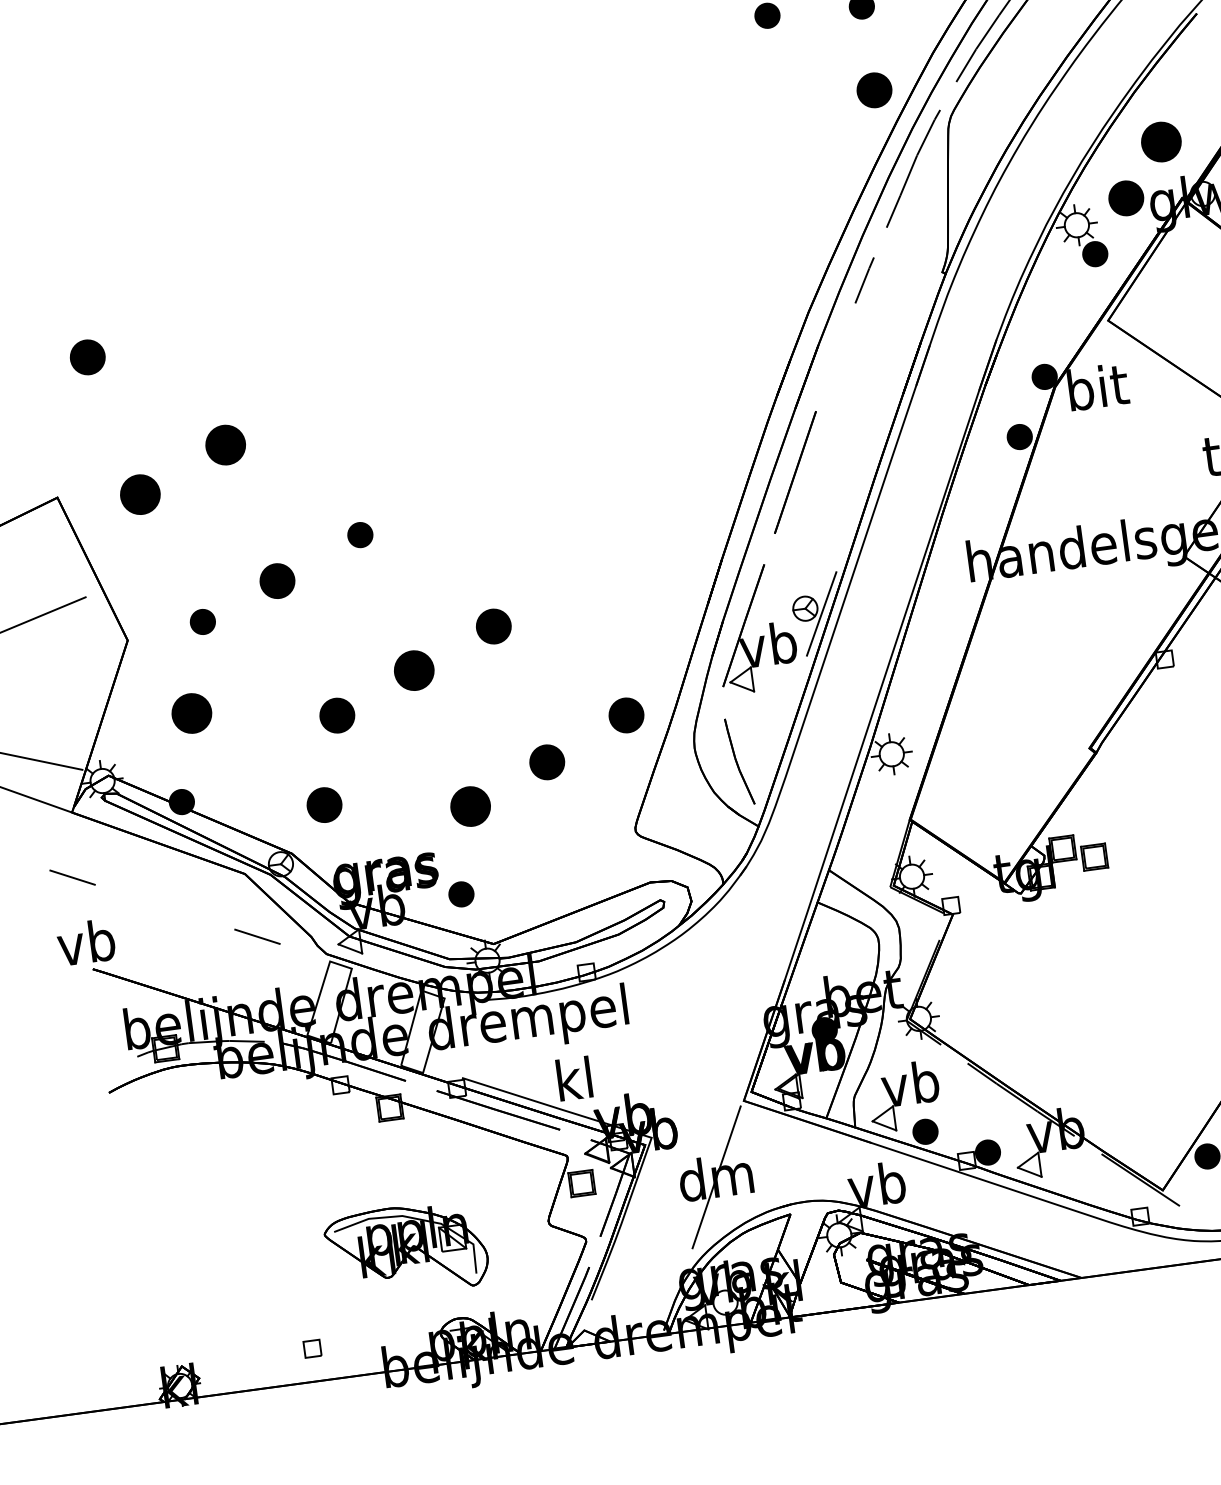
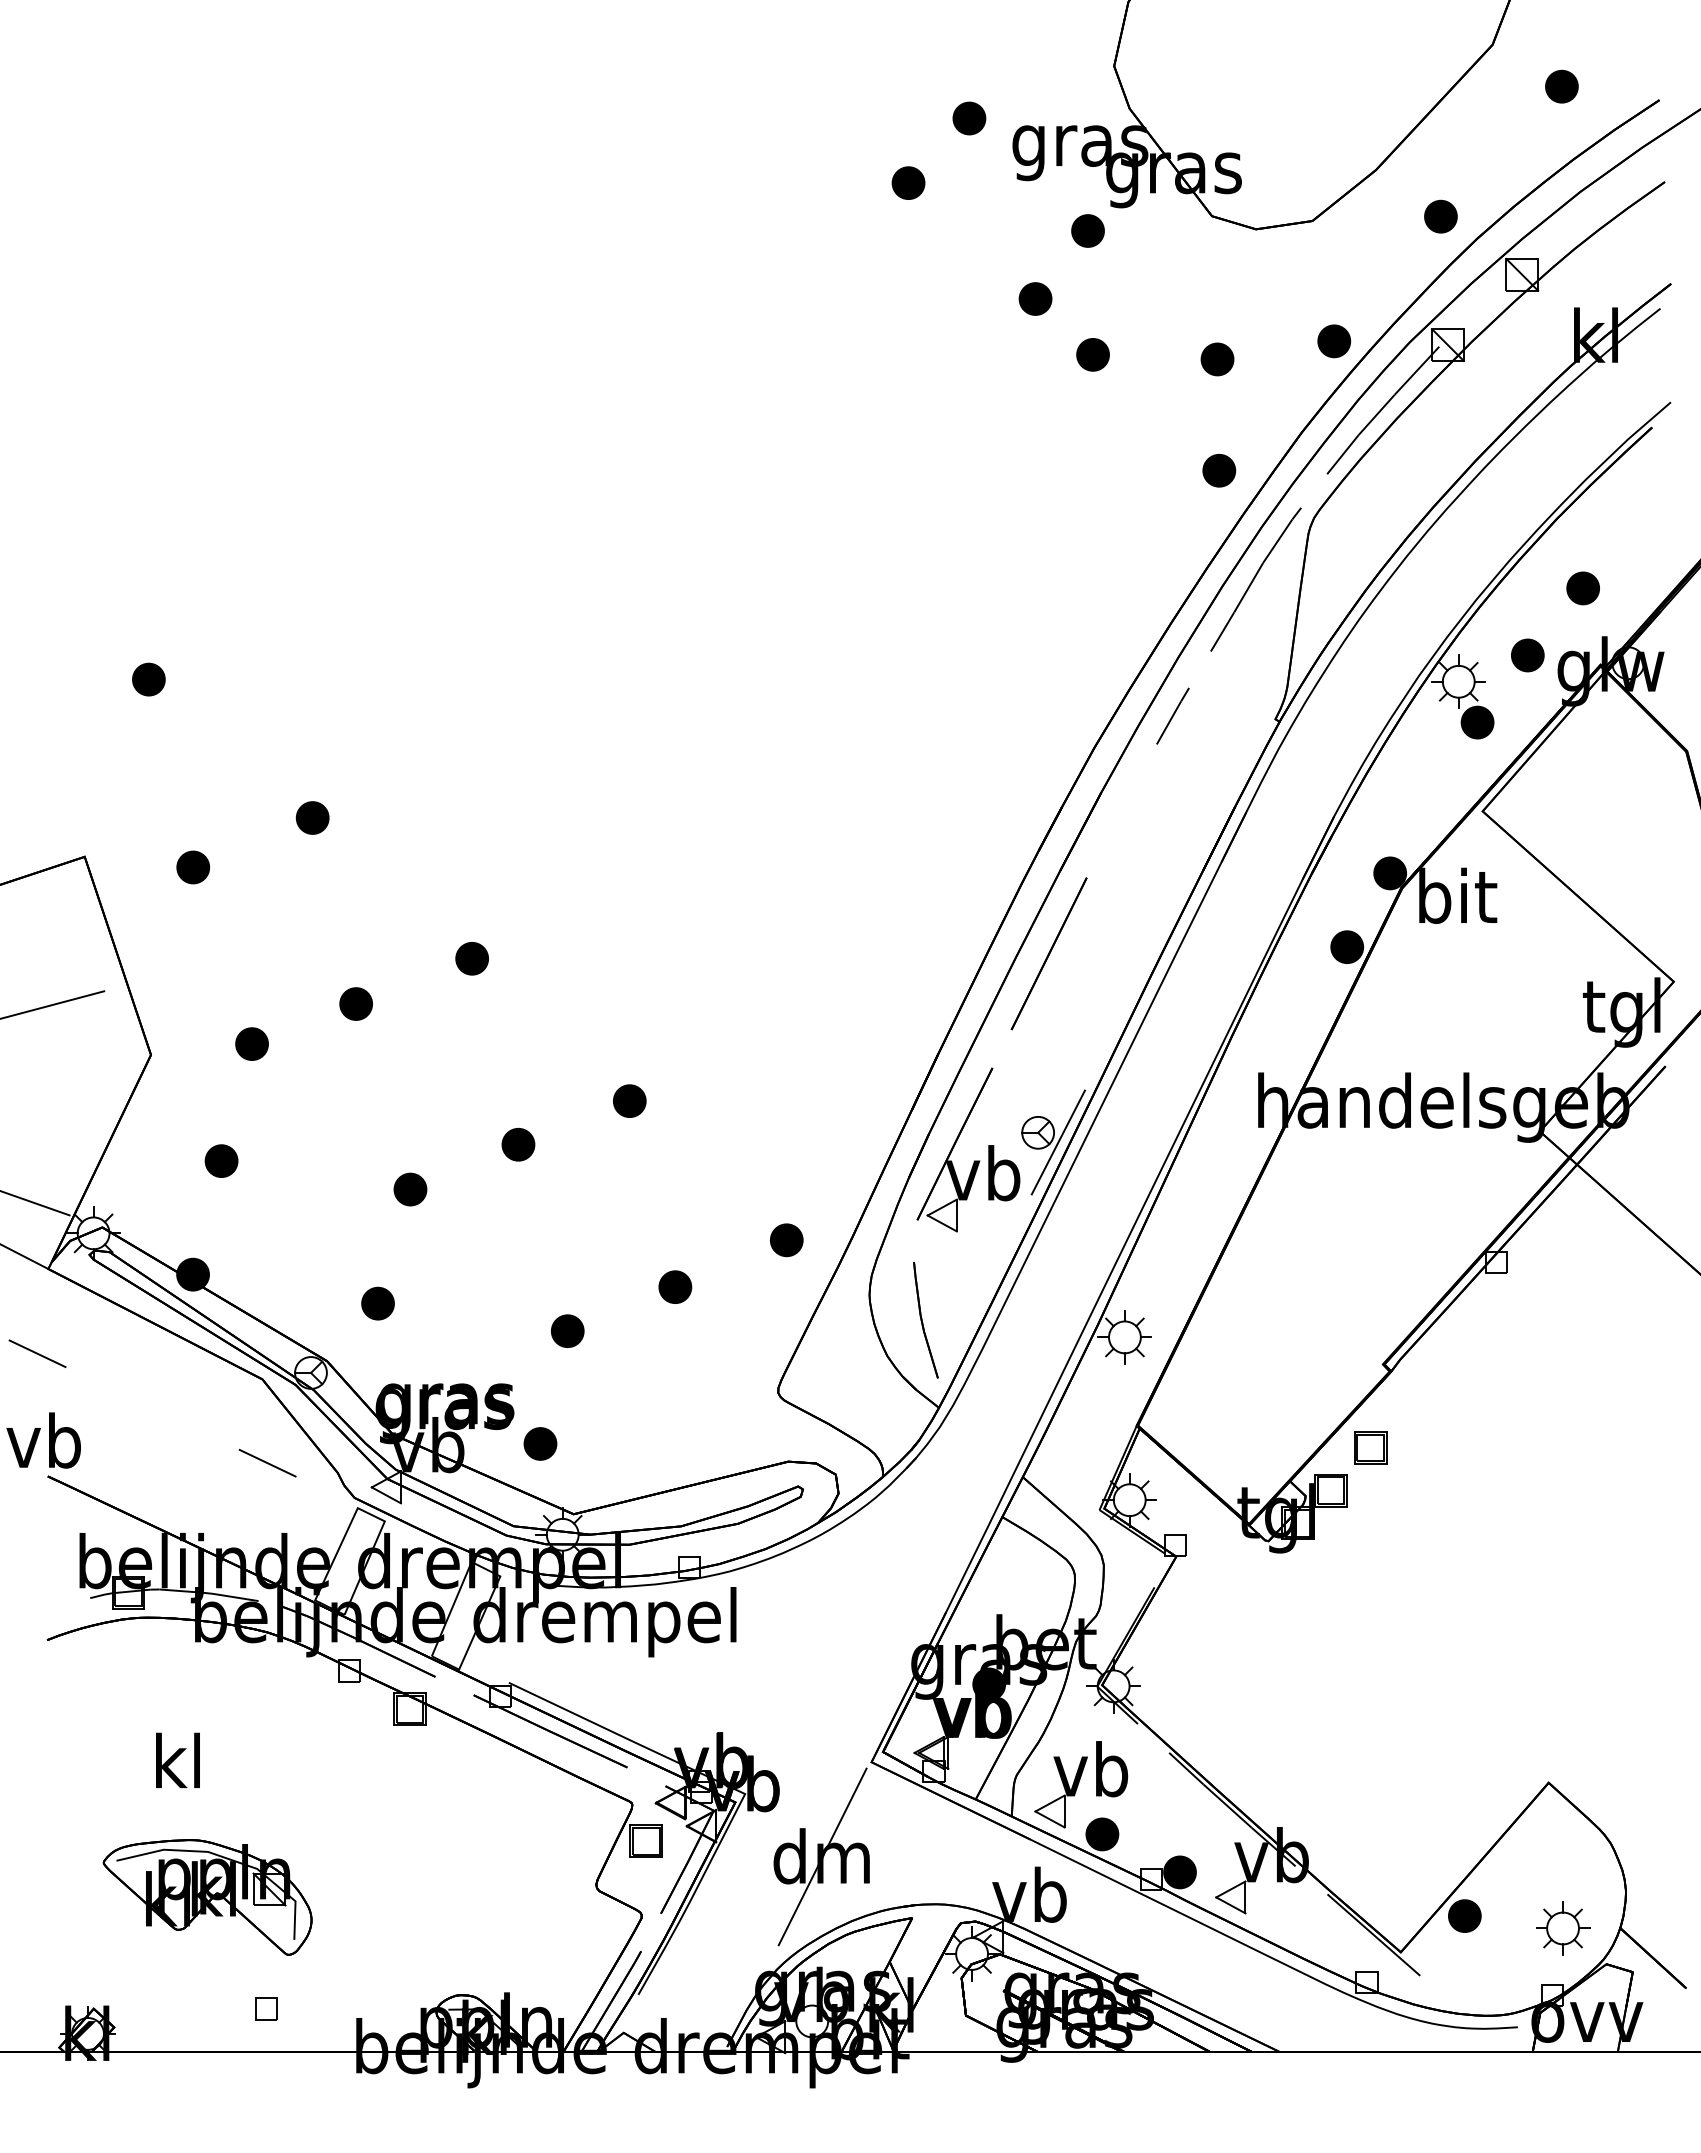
part: (874, 90) -> (1219, 470), size x0.71
part: (1160, 142) -> (1582, 588), size x0.62
part: (1126, 198) -> (1527, 655), size x0.71
part: (87, 357) -> (148, 679), size x0.71
part: (225, 444) -> (312, 817), size x0.62
part: (140, 494) -> (193, 867), size x0.62
part: (276, 580) -> (355, 1003), size x0.71
part: (493, 626) -> (629, 1100), size x0.71
part: (414, 670) -> (518, 1144), size x0.62
part: (191, 712) -> (221, 1160), size x0.62
part: (337, 715) -> (410, 1189), size x0.71
part: (626, 715) -> (786, 1240), size x0.71
part: (547, 761) -> (675, 1286), size x0.71
part: (324, 805) -> (377, 1303), size x0.71
part: (470, 805) -> (567, 1330), size x0.62
part: (1094, 856) -> (1370, 1447), moved
text: (573, 1077) -> (177, 1759), moved
part: (406, 1250) -> (207, 1897), moved

